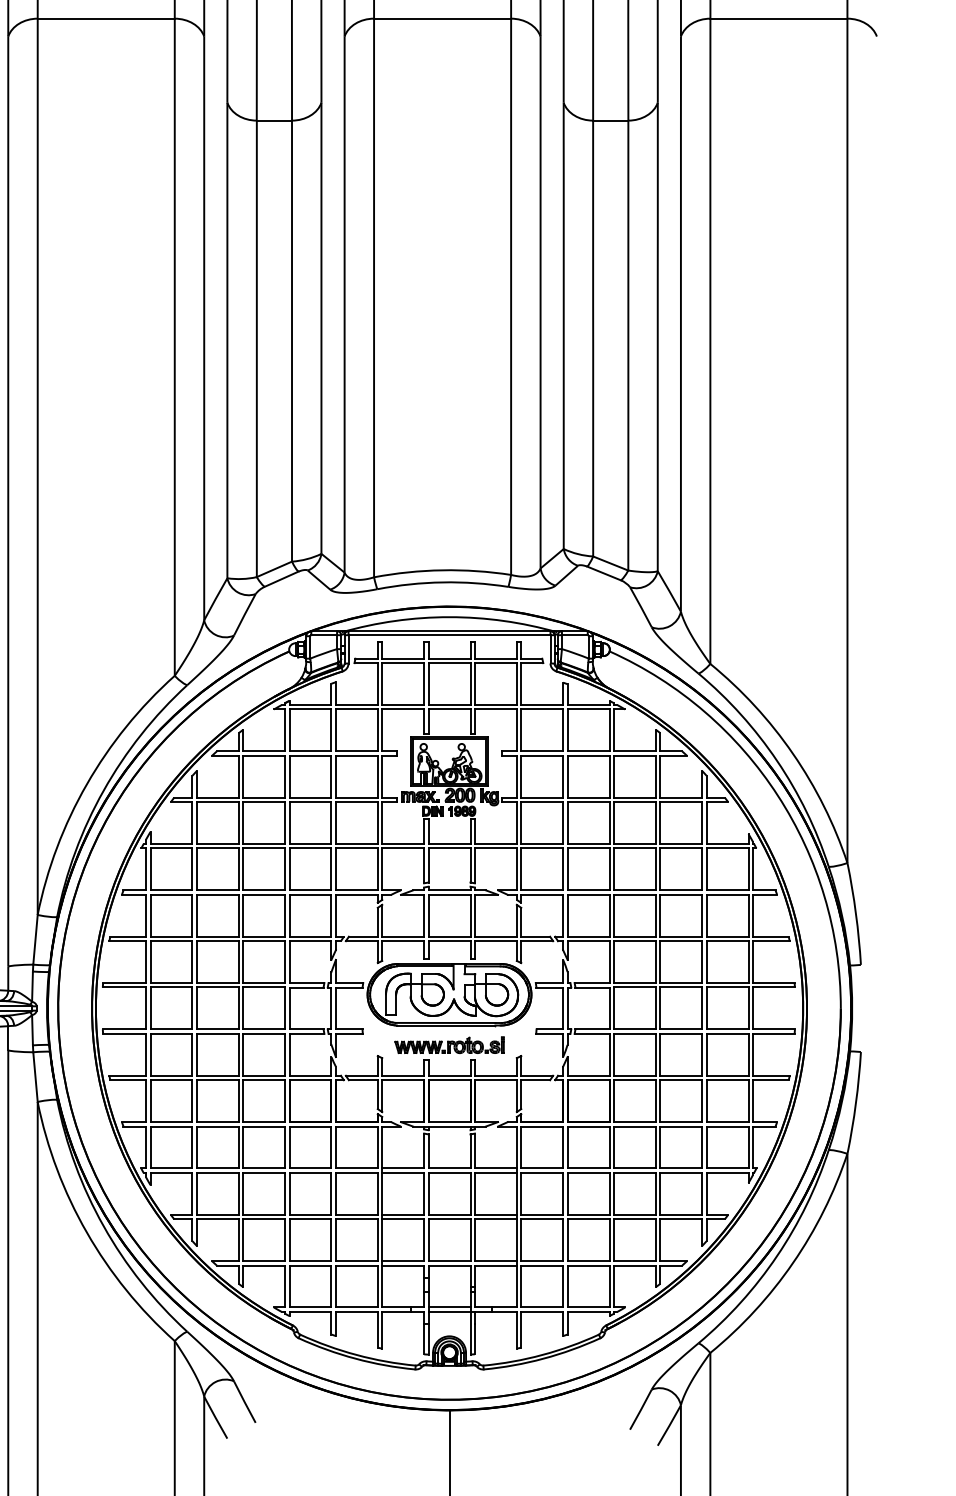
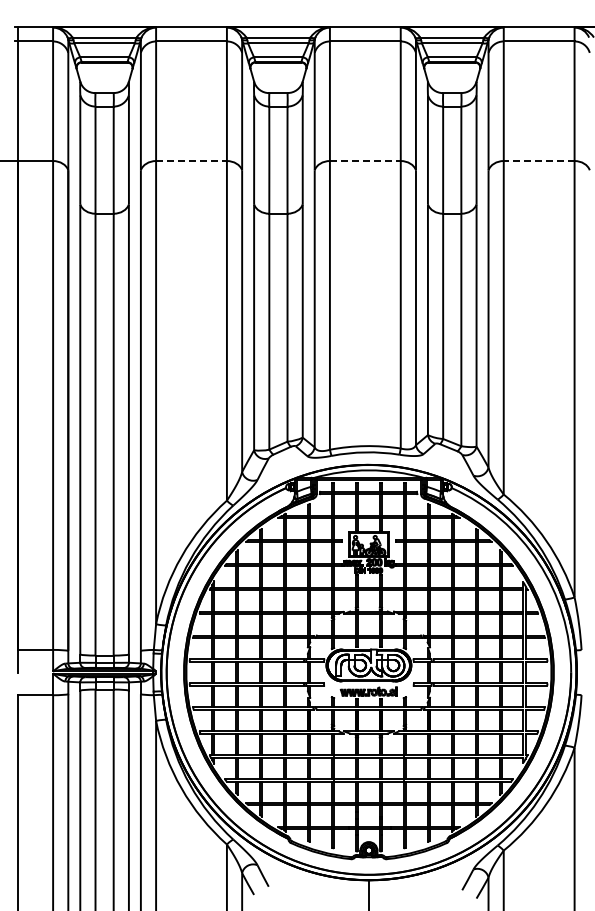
line: (108, 19) -> (192, 161), solid -> dashed
line: (442, 19) -> (365, 161), solid -> dashed
line: (777, 19) -> (538, 161), solid -> dashed

